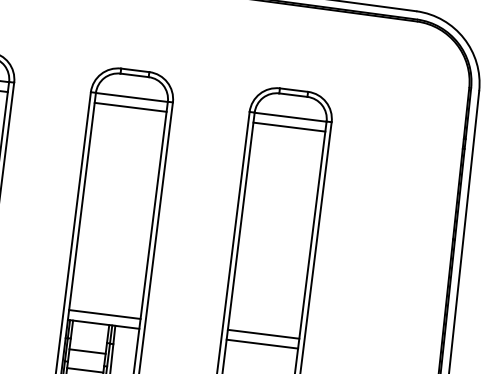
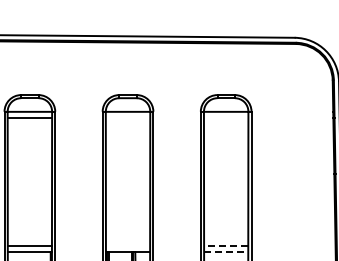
line: (129, 106) -> (127, 117), removed
line: (288, 126) -> (225, 117), removed
line: (103, 315) -> (127, 246), removed
line: (262, 334) -> (225, 246), solid -> dashed
line: (262, 344) -> (226, 252), solid -> dashed

